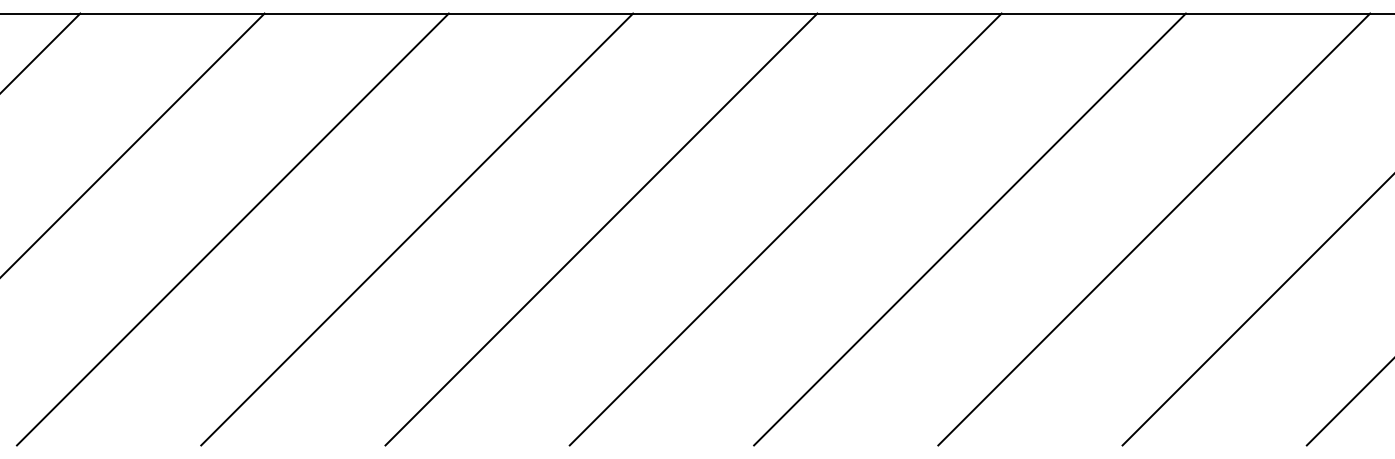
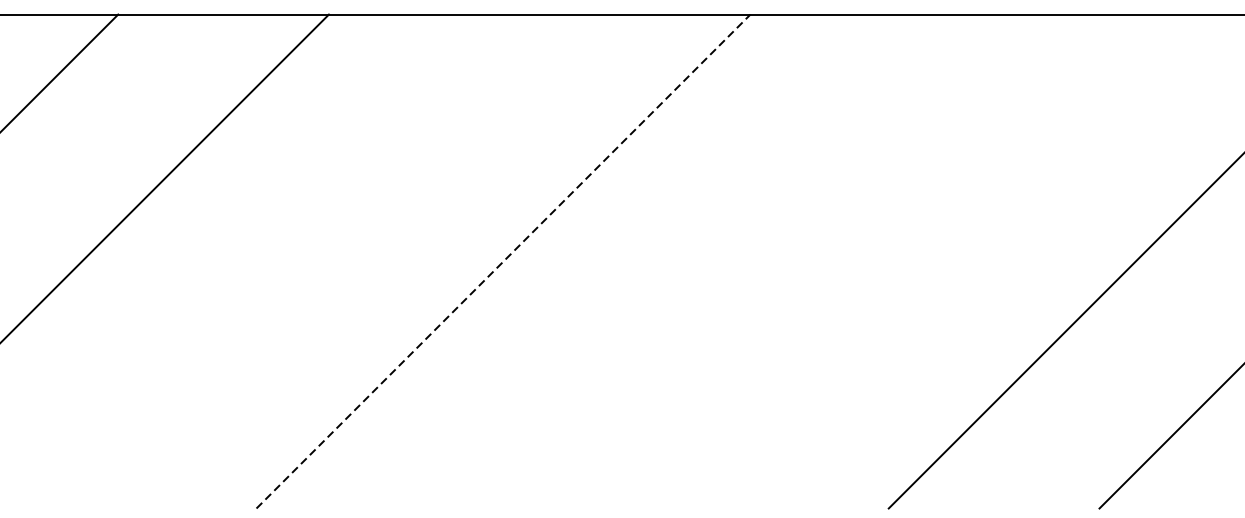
line: (601, 229) -> (292, 261), removed
line: (786, 229) -> (504, 261), solid -> dashed
line: (969, 229) -> (713, 261), removed
line: (1154, 229) -> (925, 261), removed

